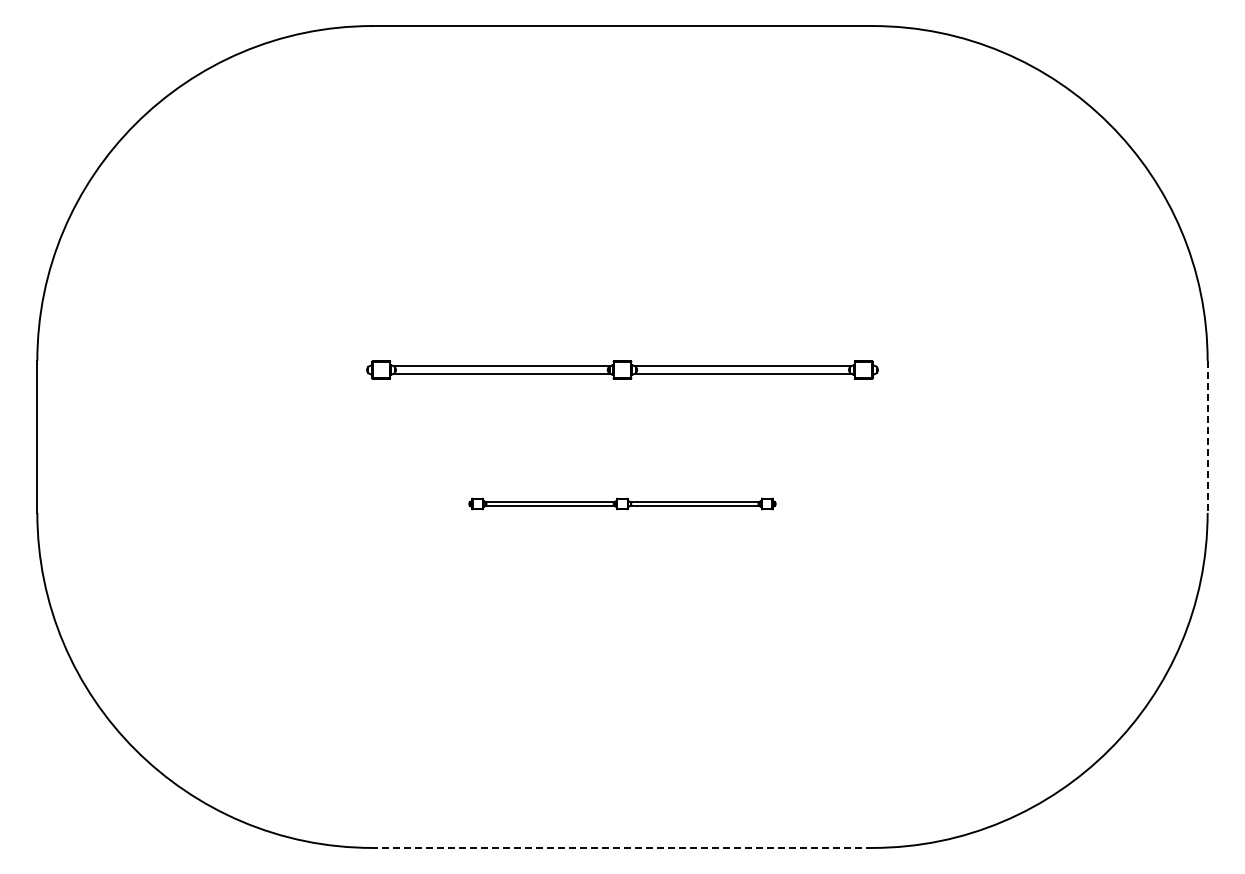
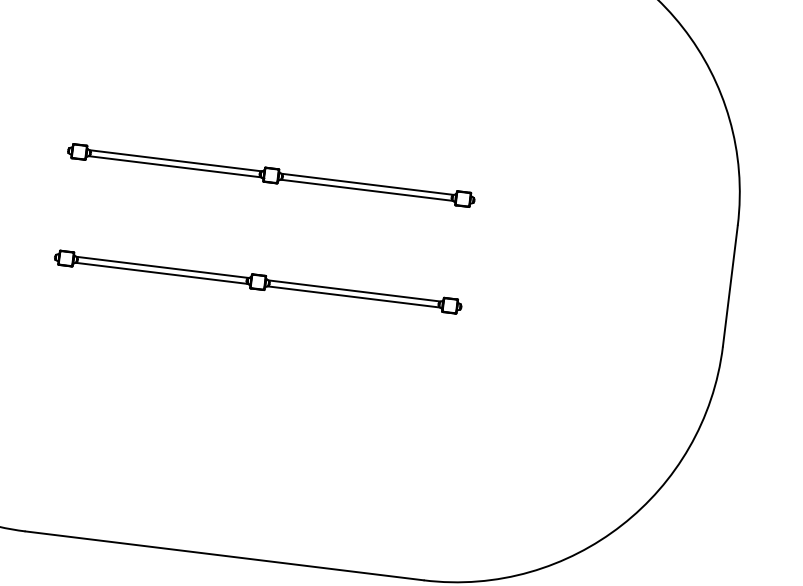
line: (1207, 437) -> (730, 286), dashed -> solid
part: (622, 503) -> (258, 281), size x1.67
line: (622, 847) -> (224, 555), dashed -> solid

